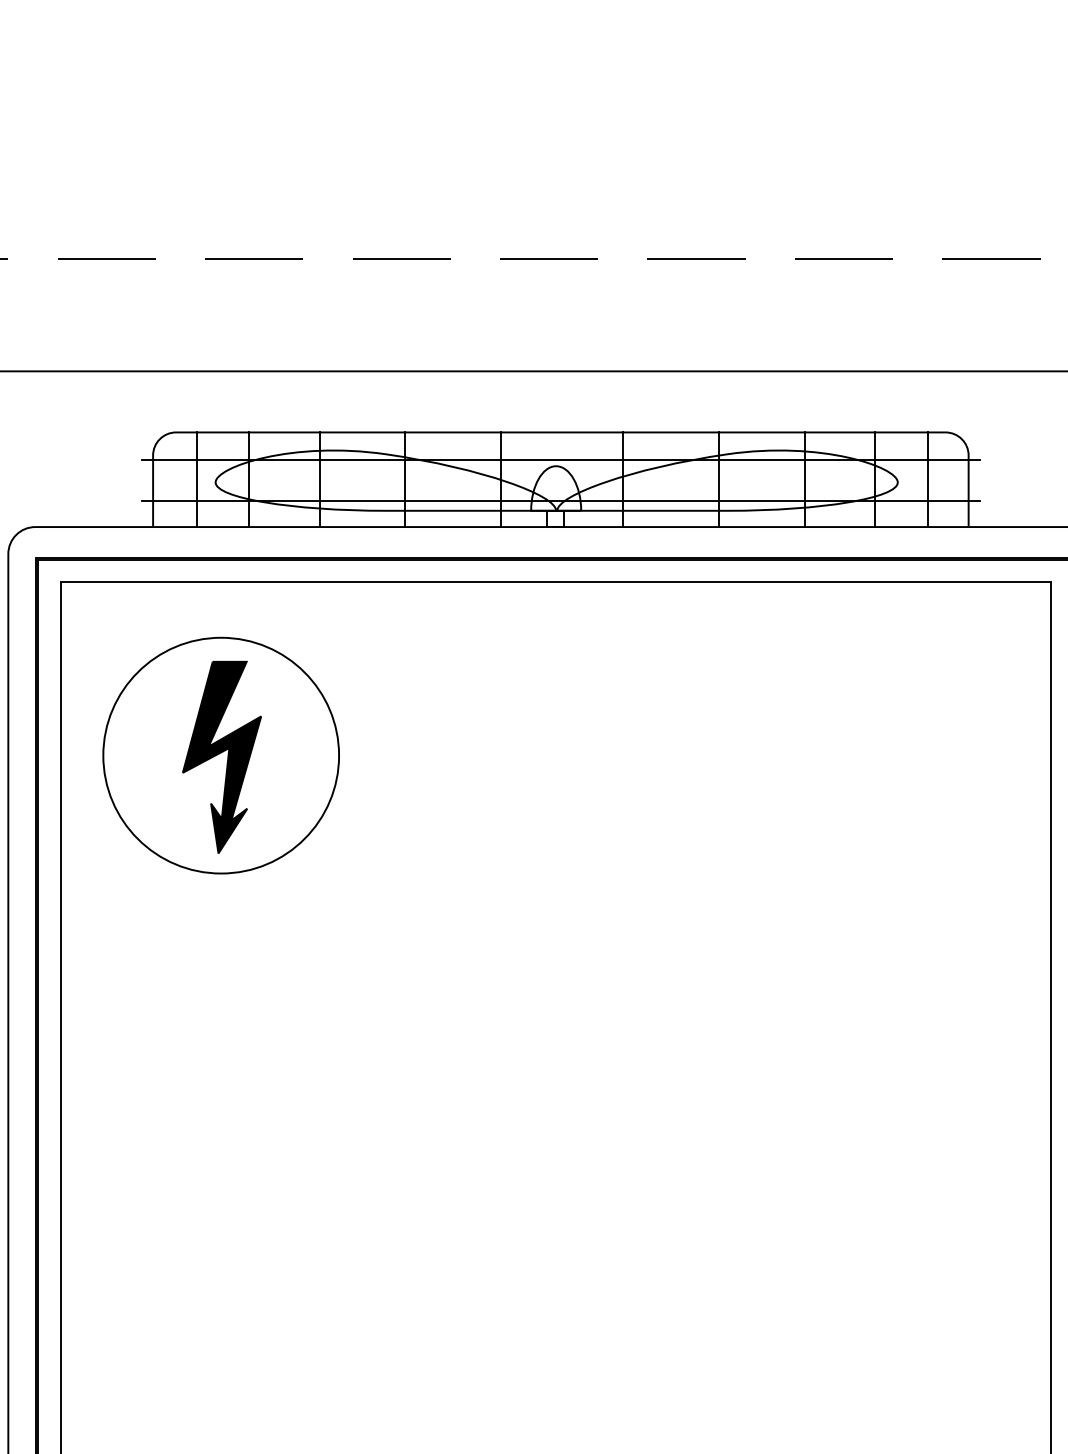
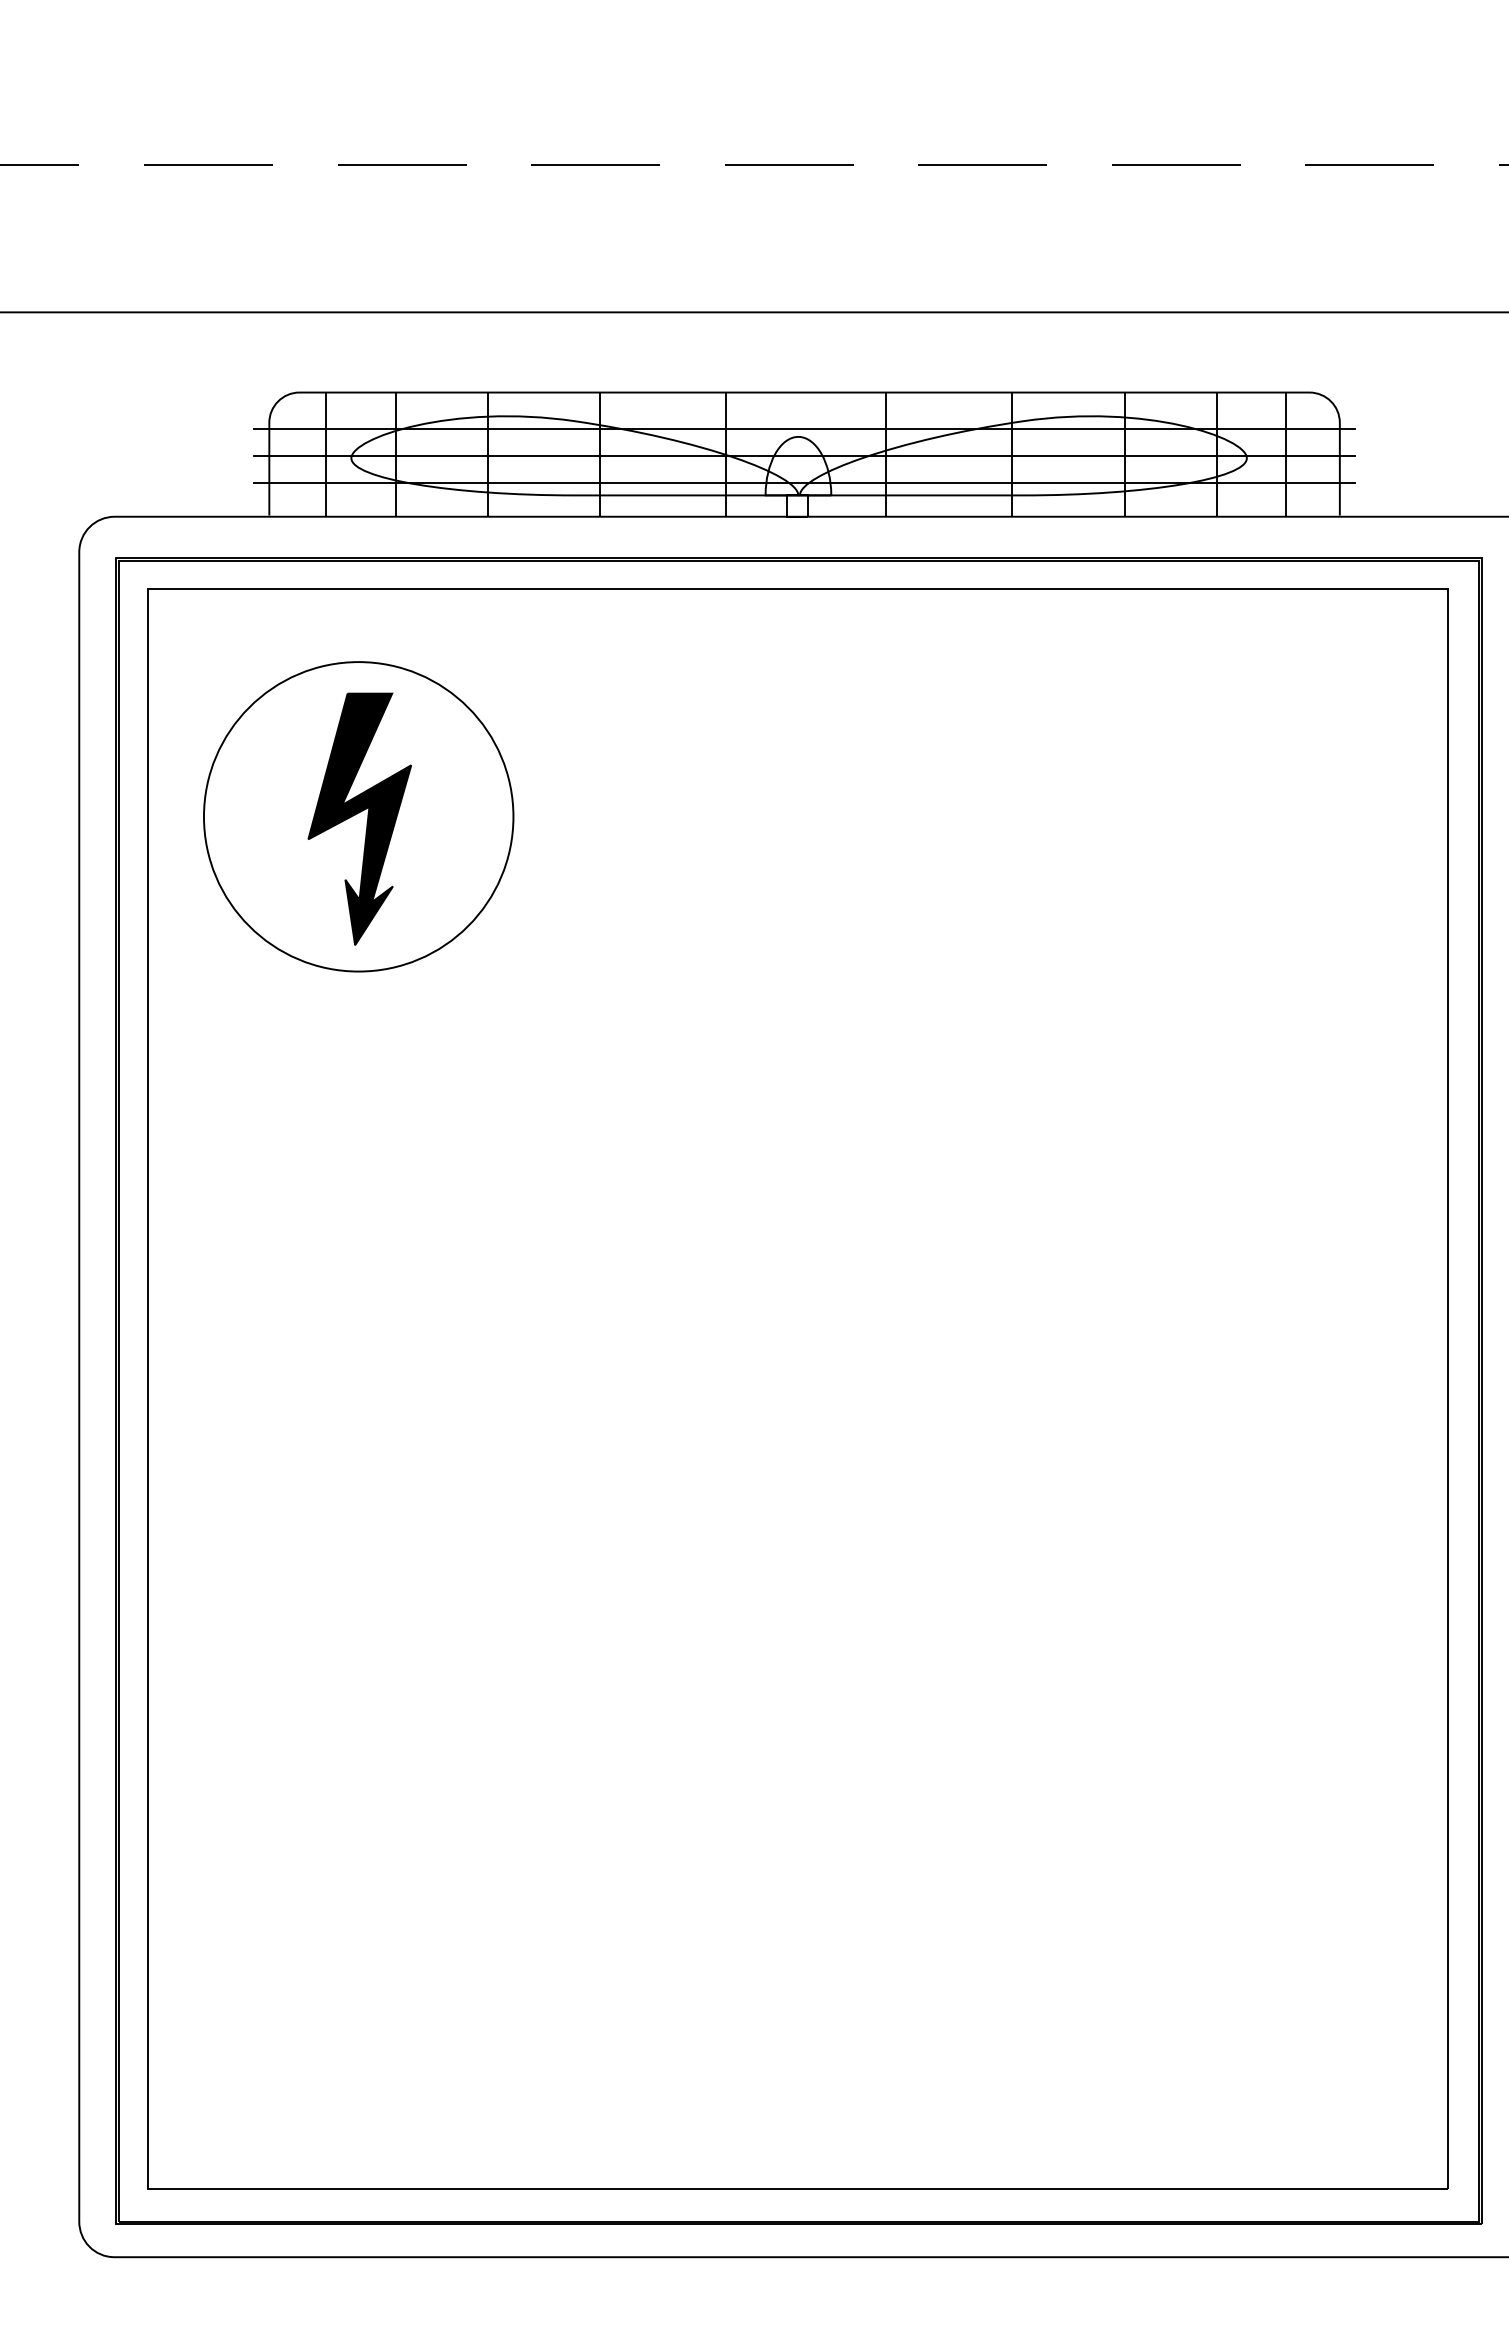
line: (560, 480) -> (804, 455), added

